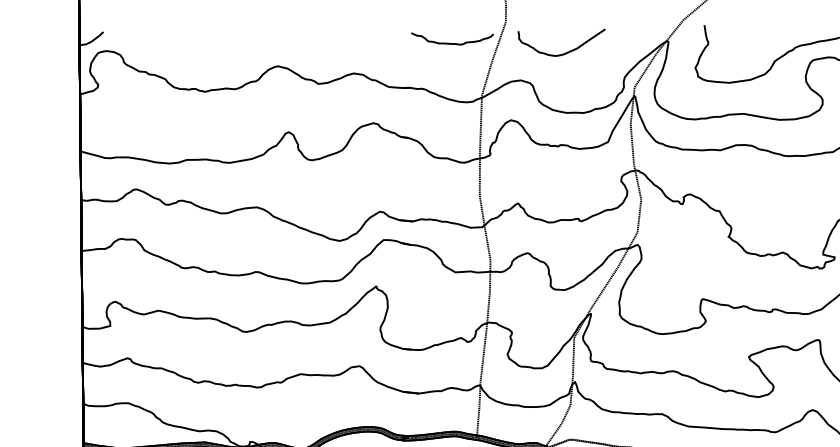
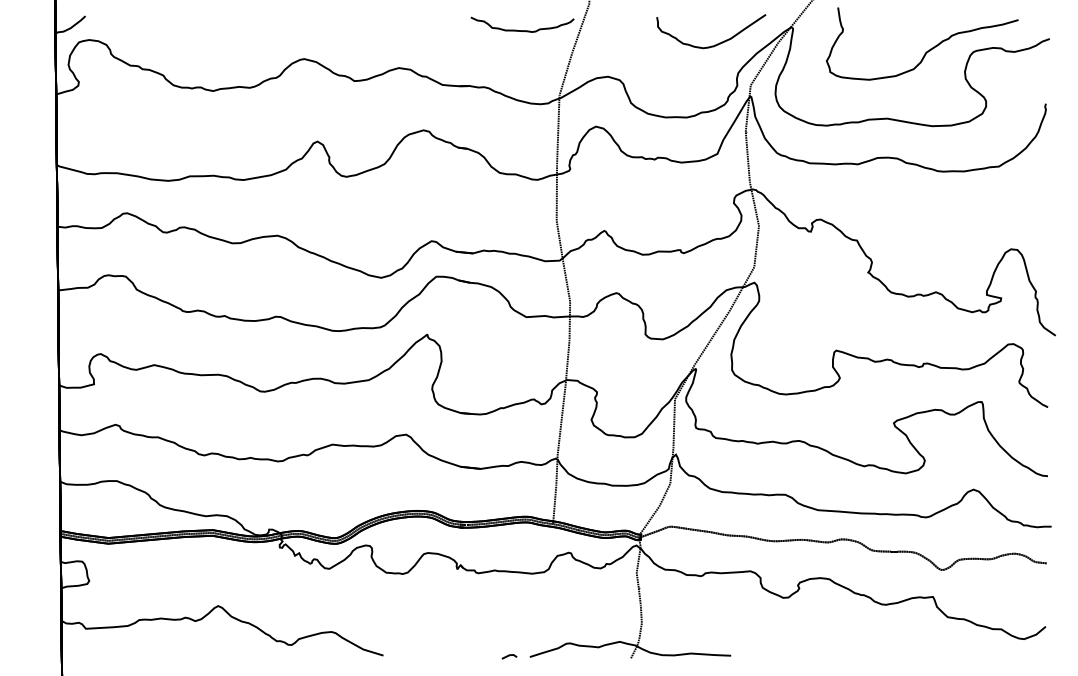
curve: (566, 52) -> (717, 43), moved

